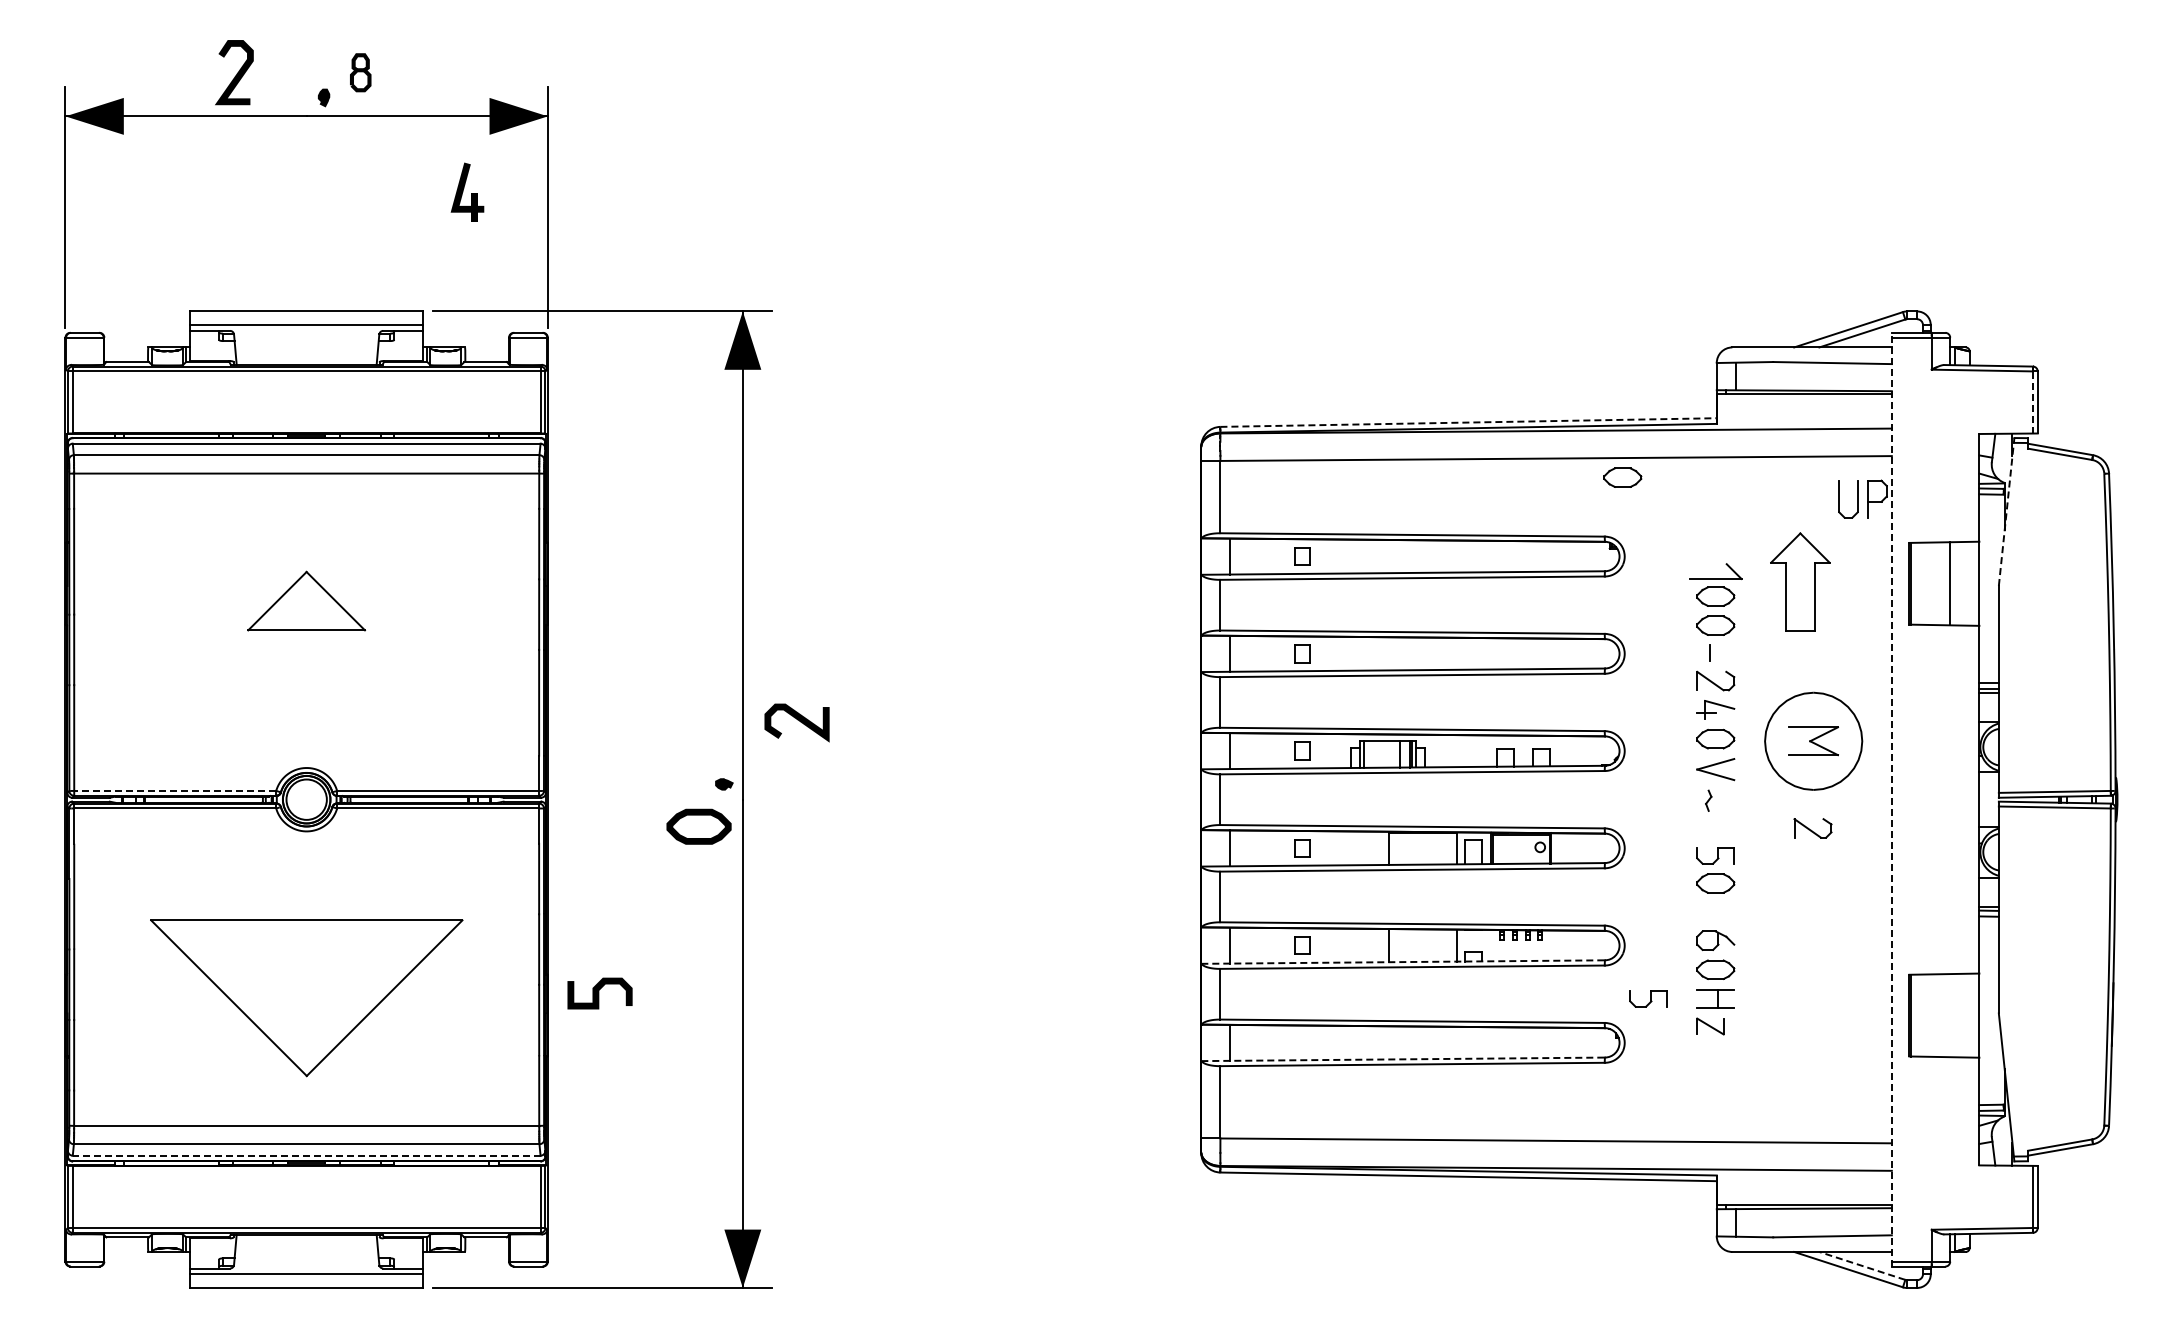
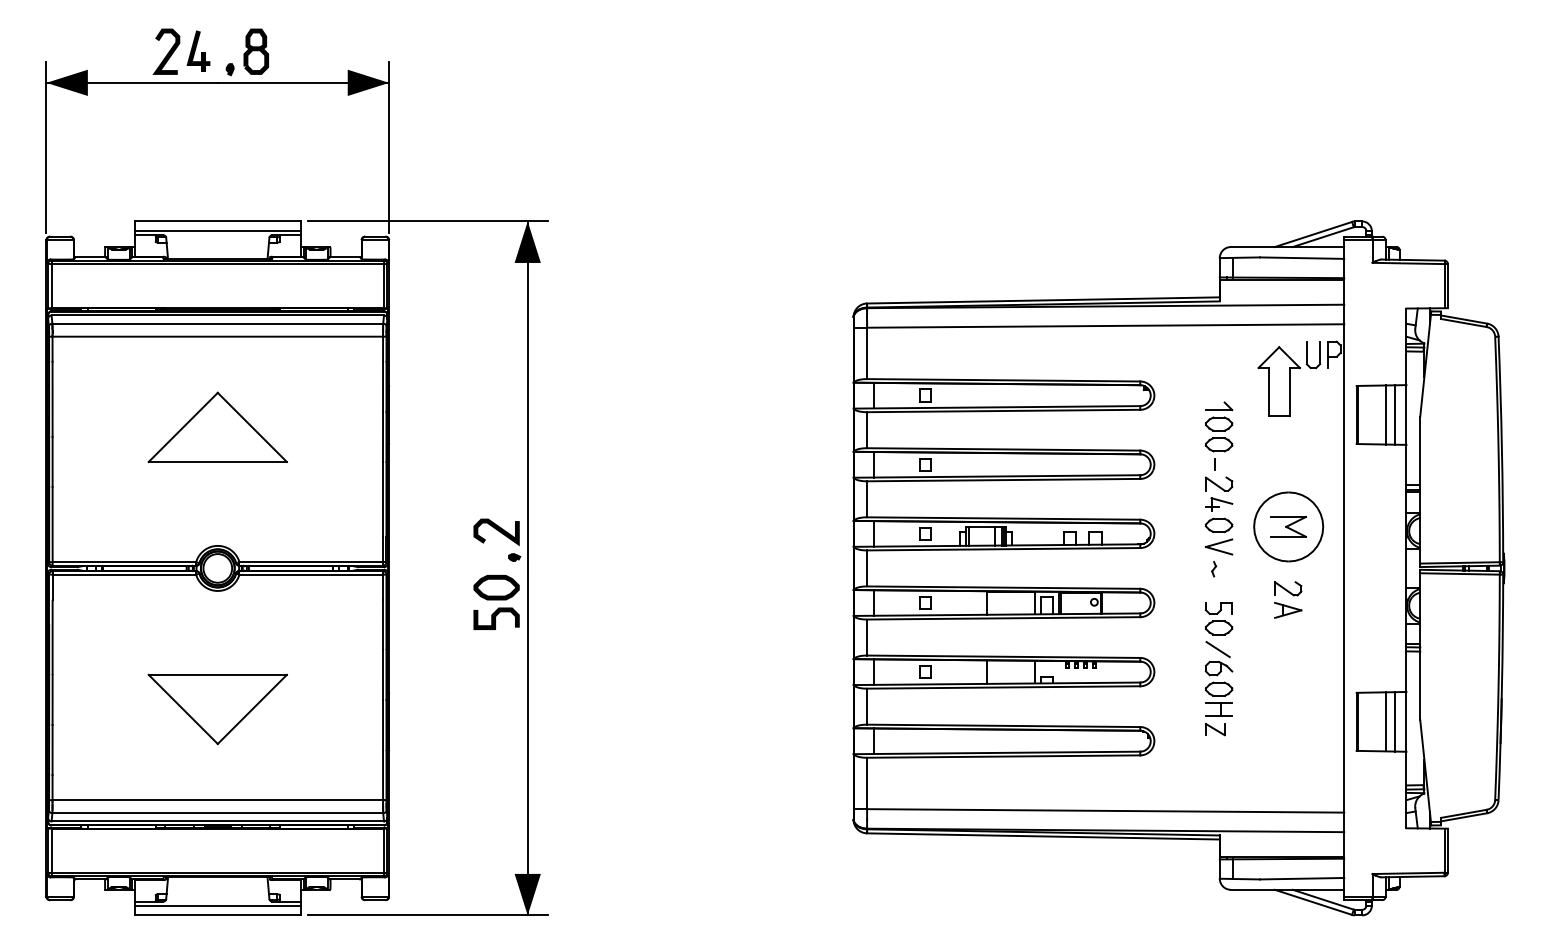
part: (360, 72) -> (256, 51), size x1.67
part: (467, 191) -> (198, 50), moved
line: (2032, 401) -> (1444, 285), dashed -> solid
line: (1469, 422) -> (1044, 300), dashed -> solid
part: (1622, 477) -> (1152, 339), removed
line: (2006, 511) -> (1425, 363), dashed -> solid
part: (1715, 571) -> (1218, 406), size x0.71
part: (1800, 581) -> (1279, 381), moved
line: (1963, 583) -> (1395, 414), added
part: (306, 600) -> (217, 426), size x1.67
curve: (797, 720) -> (496, 530), moved
line: (175, 790) -> (124, 561), dashed -> solid
line: (1891, 799) -> (1343, 568), dashed -> solid
part: (1812, 858) -> (1287, 610), added
line: (1714, 913) -> (1218, 649), added
line: (1403, 962) -> (997, 684), dashed -> solid
curve: (599, 993) -> (496, 618), moved
part: (306, 997) -> (217, 708), size x0.62
part: (1648, 998) -> (1171, 709), removed
line: (1950, 1015) -> (1385, 721), added
line: (1963, 1015) -> (1395, 721), added
line: (1403, 1059) -> (997, 753), dashed -> solid
line: (306, 1155) -> (217, 821), dashed -> solid
line: (1861, 1265) -> (1322, 899), dashed -> solid

